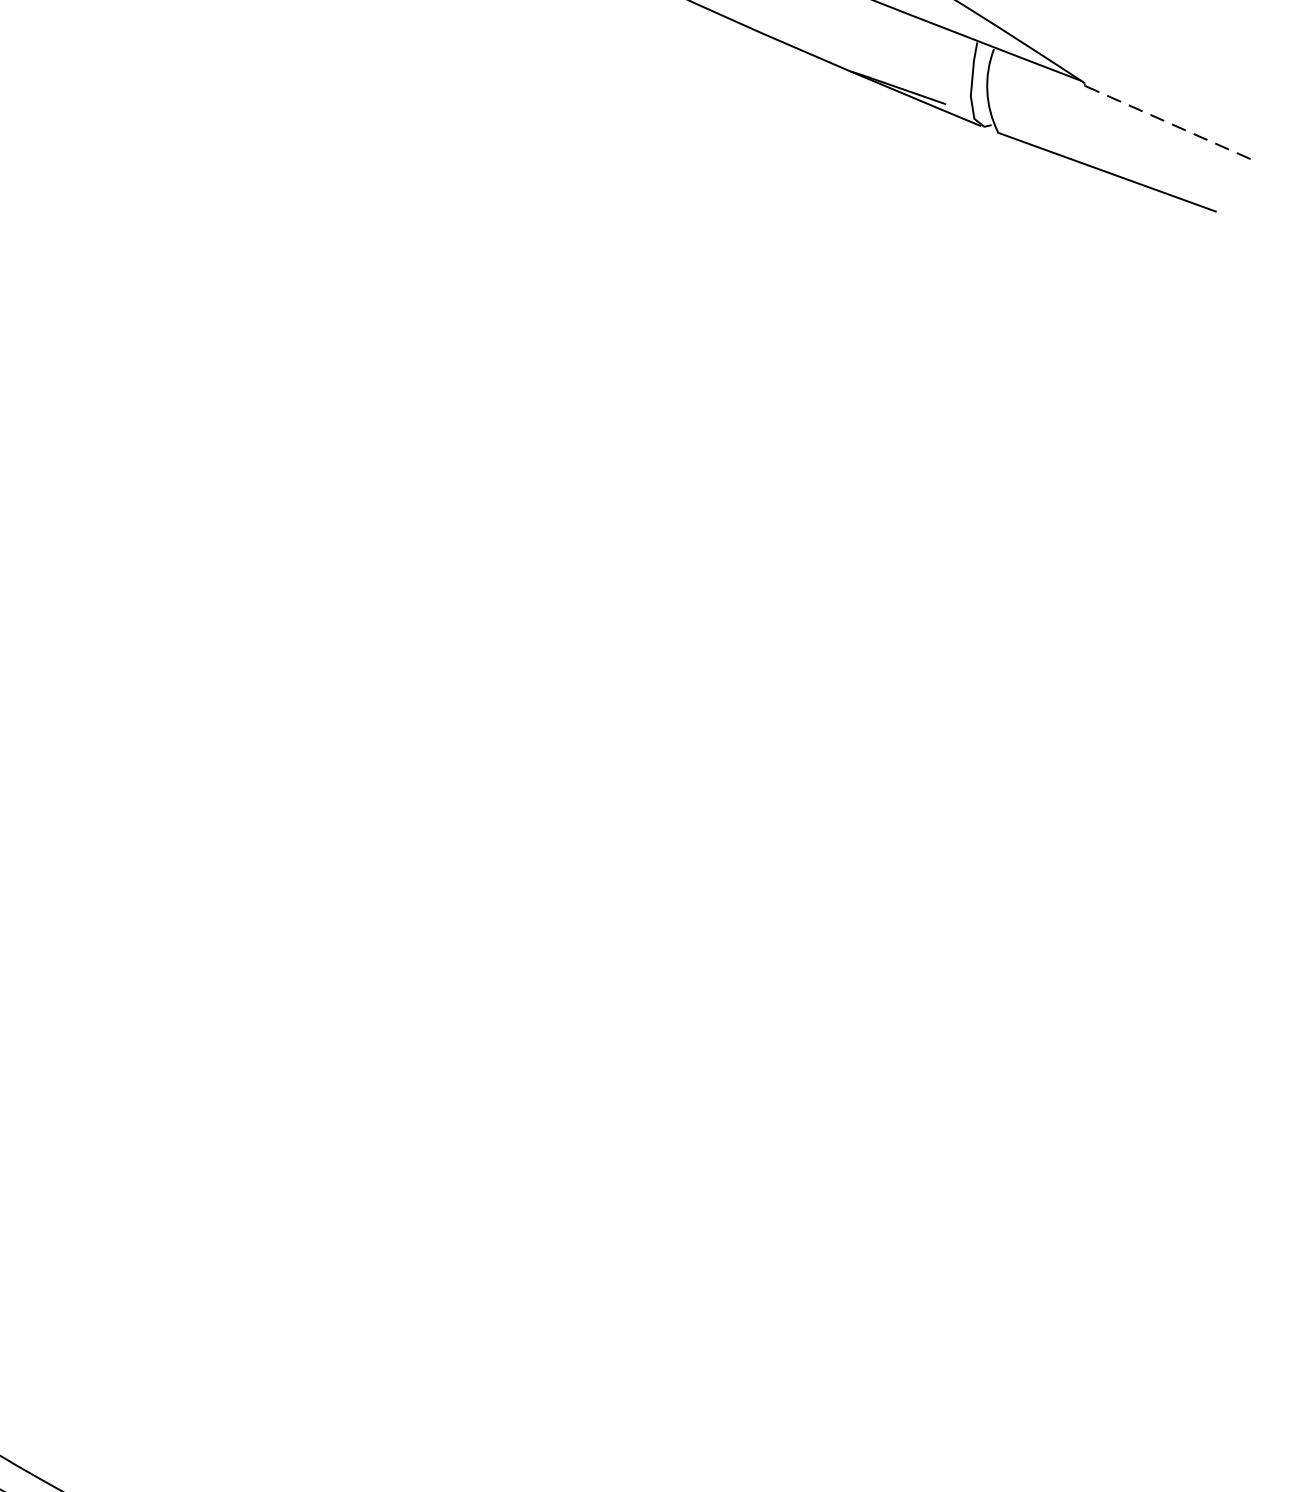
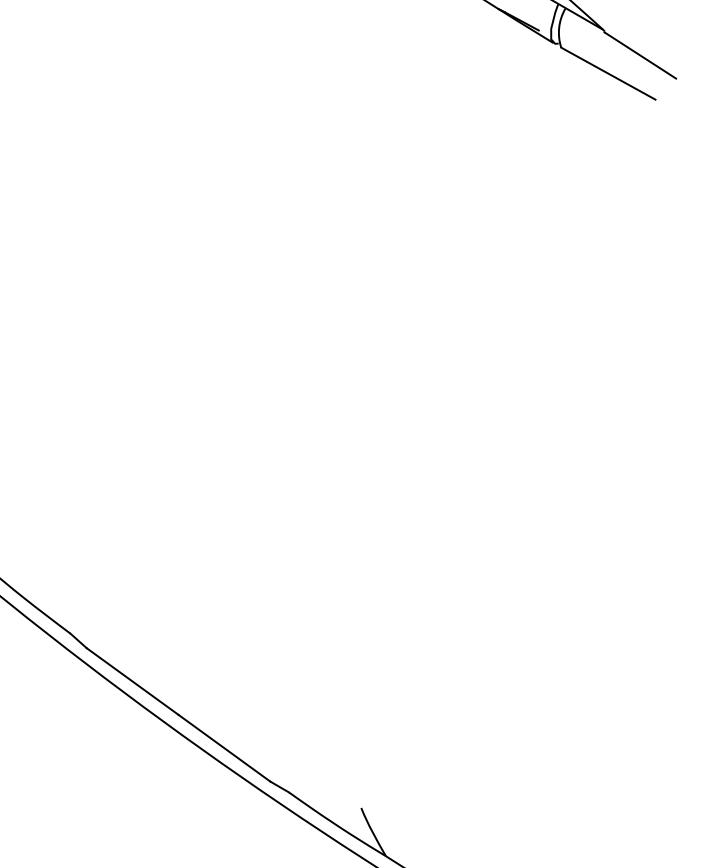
line: (1169, 122) -> (640, 55), dashed -> solid

